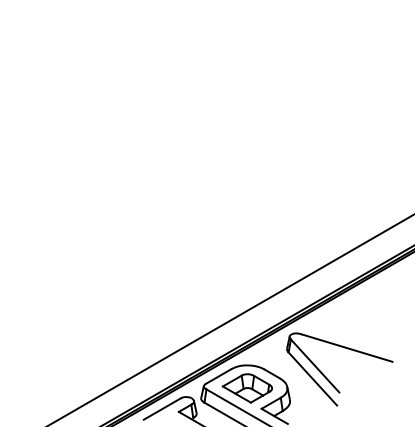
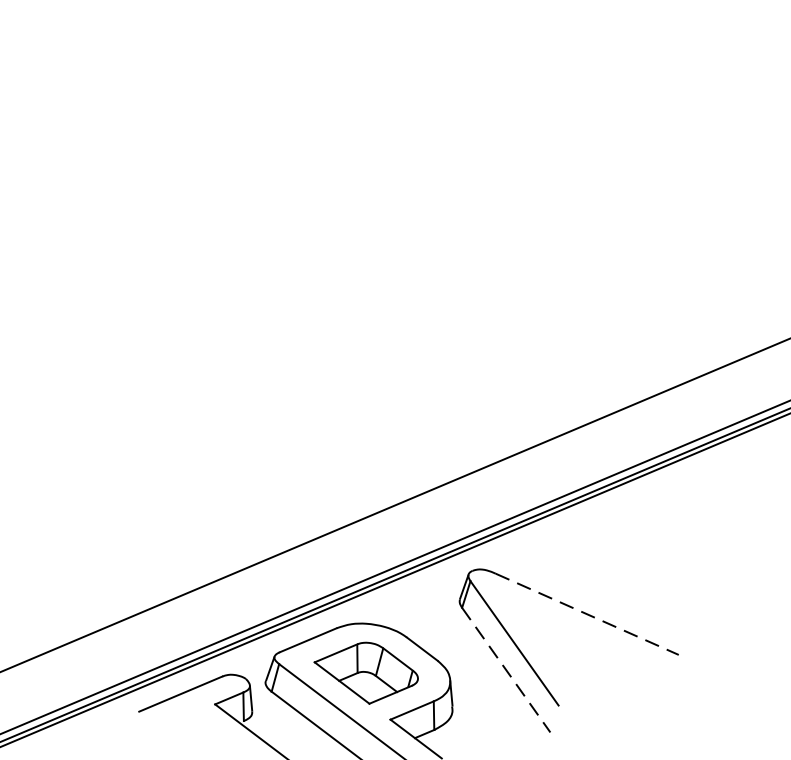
line: (347, 348) -> (587, 614), solid -> dashed
line: (312, 378) -> (505, 669), solid -> dashed

